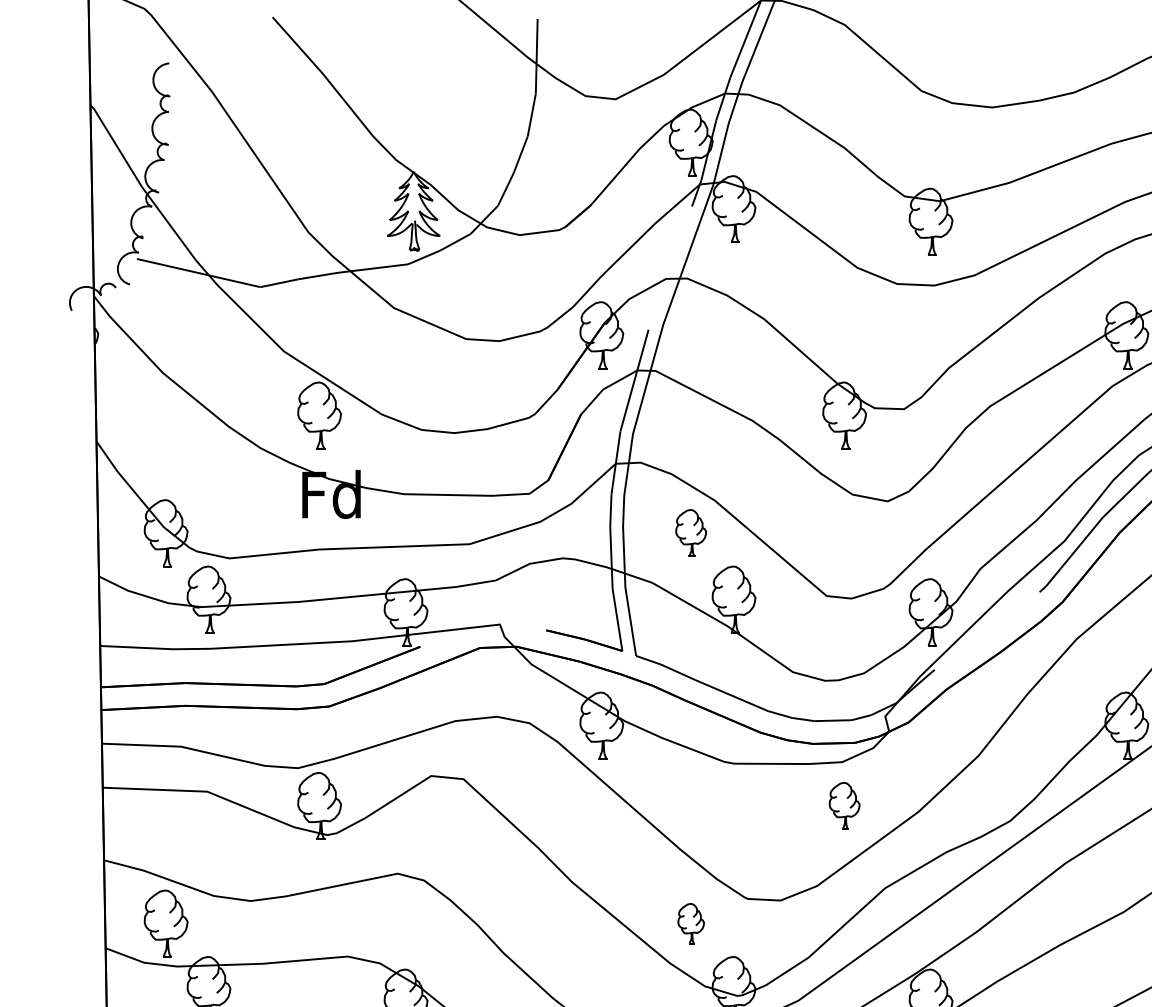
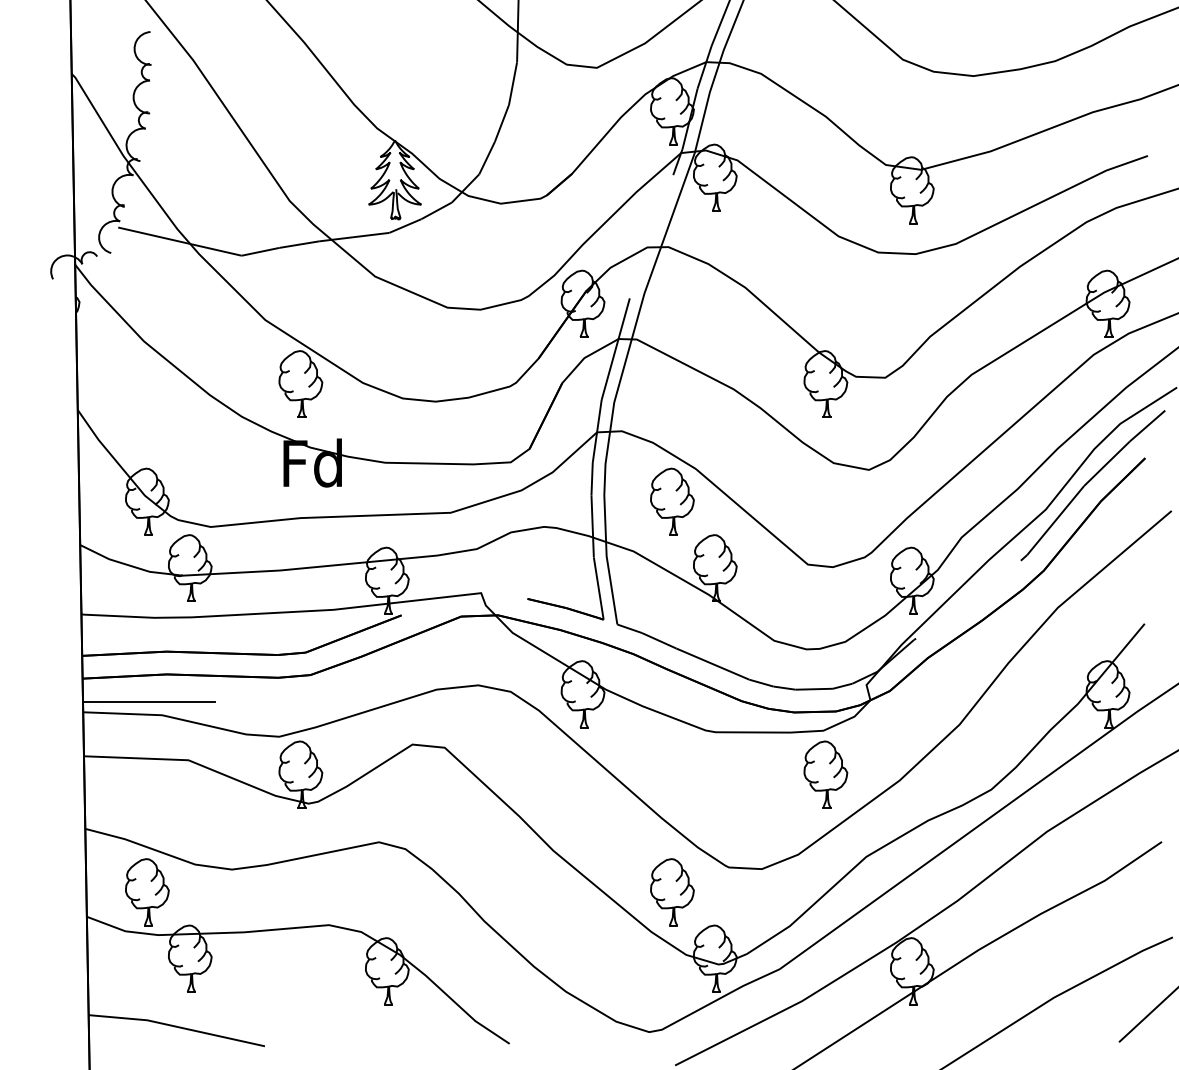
part: (691, 532) -> (672, 501), size x1.43
line: (168, 733) -> (149, 702), added
part: (844, 805) -> (825, 774), size x1.43
part: (691, 923) -> (672, 892), size x1.67

